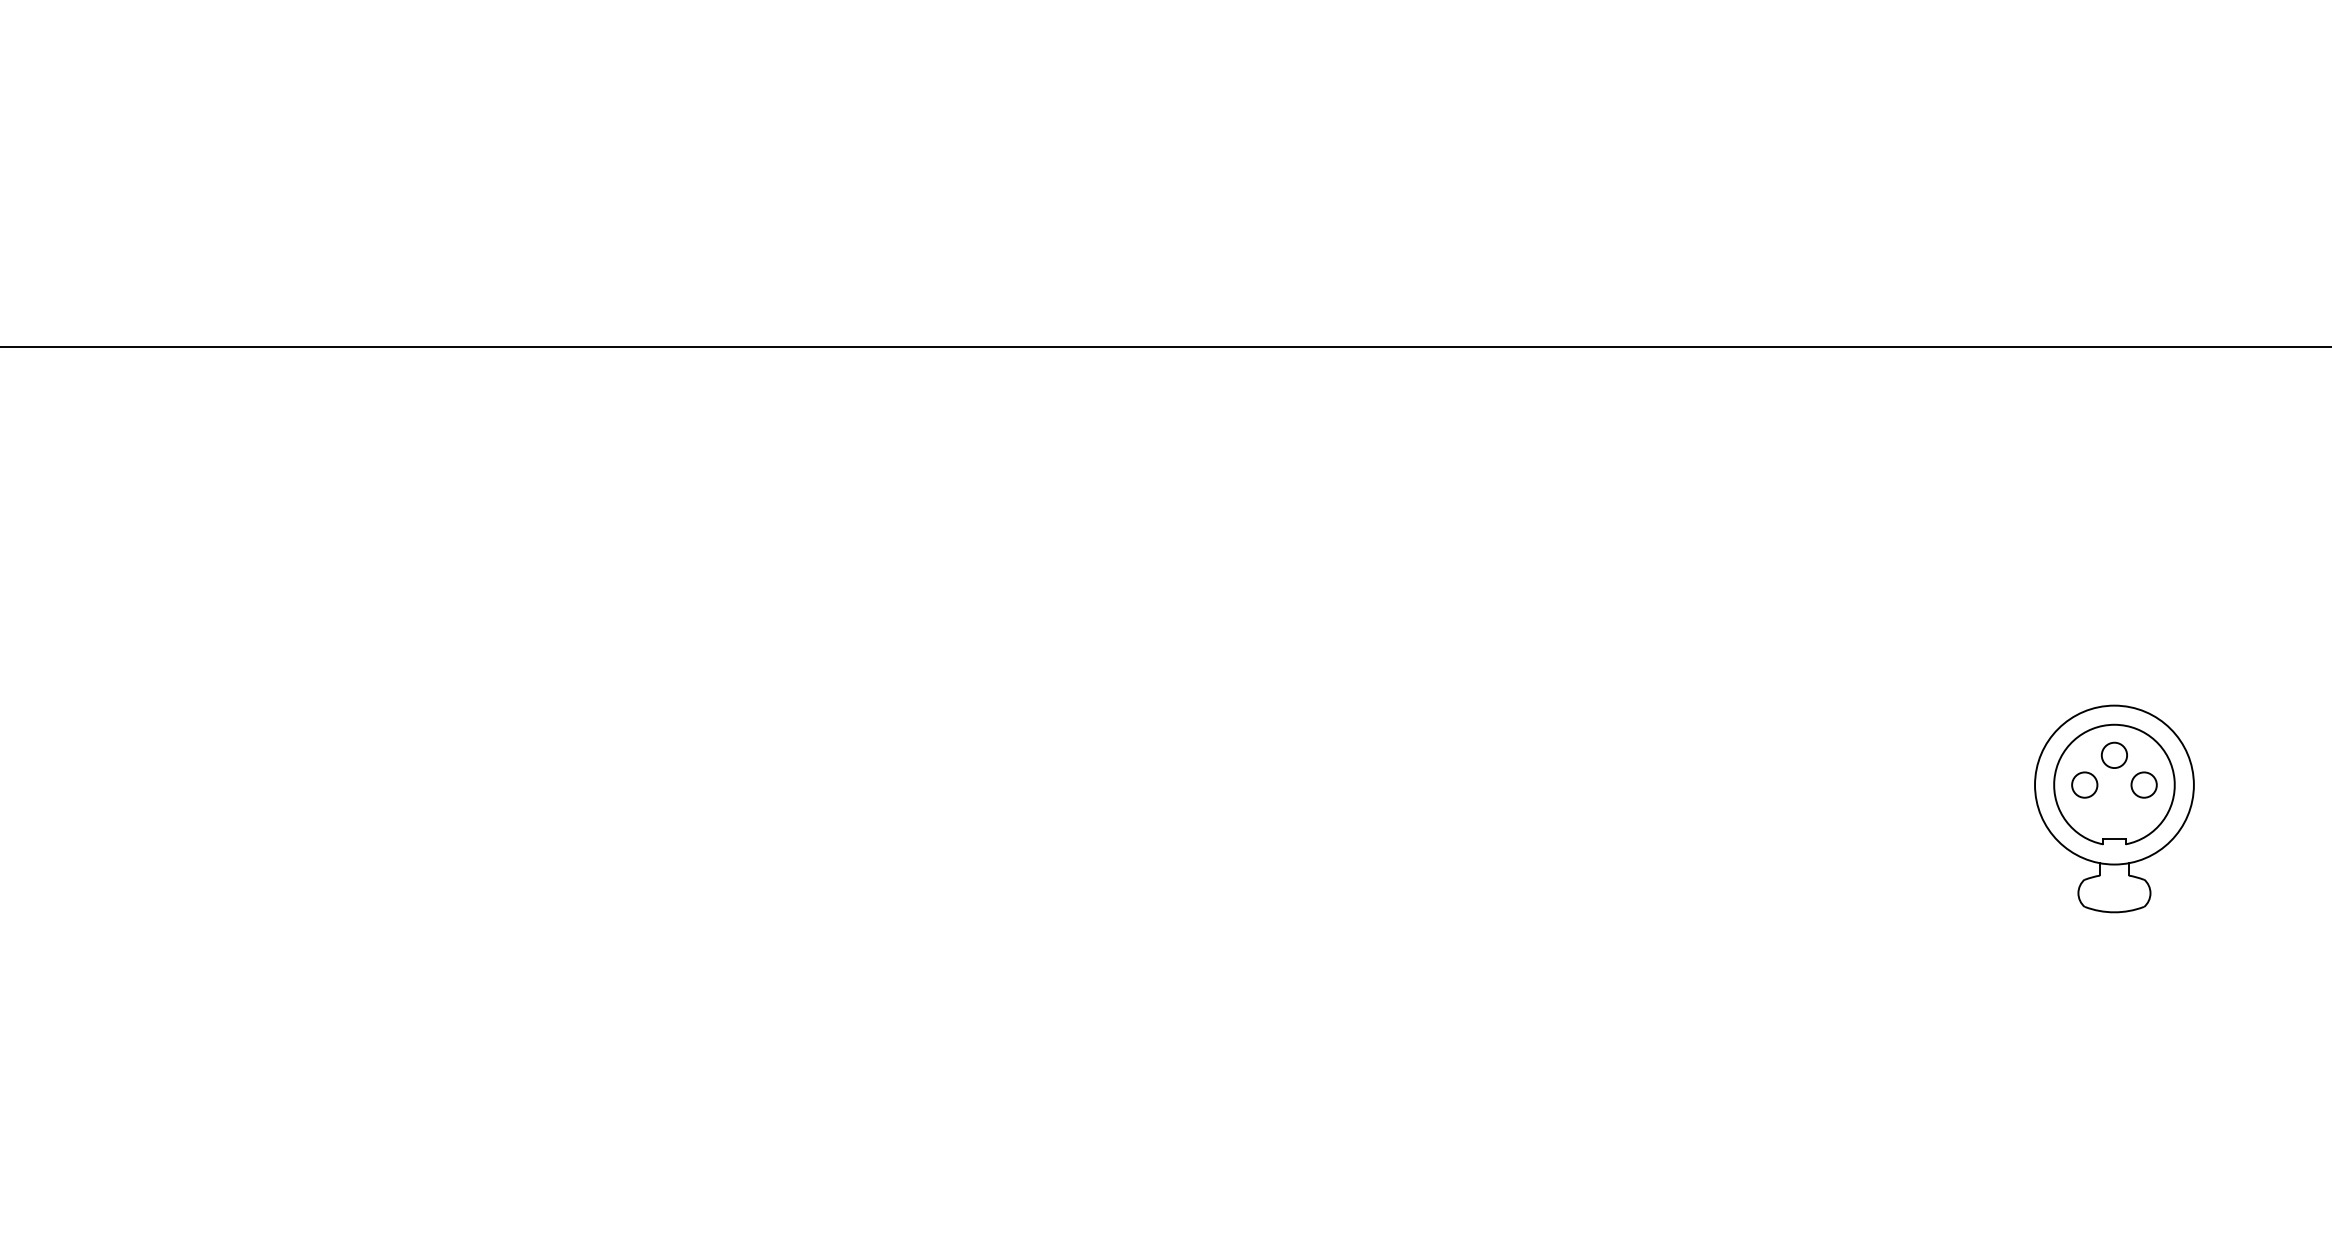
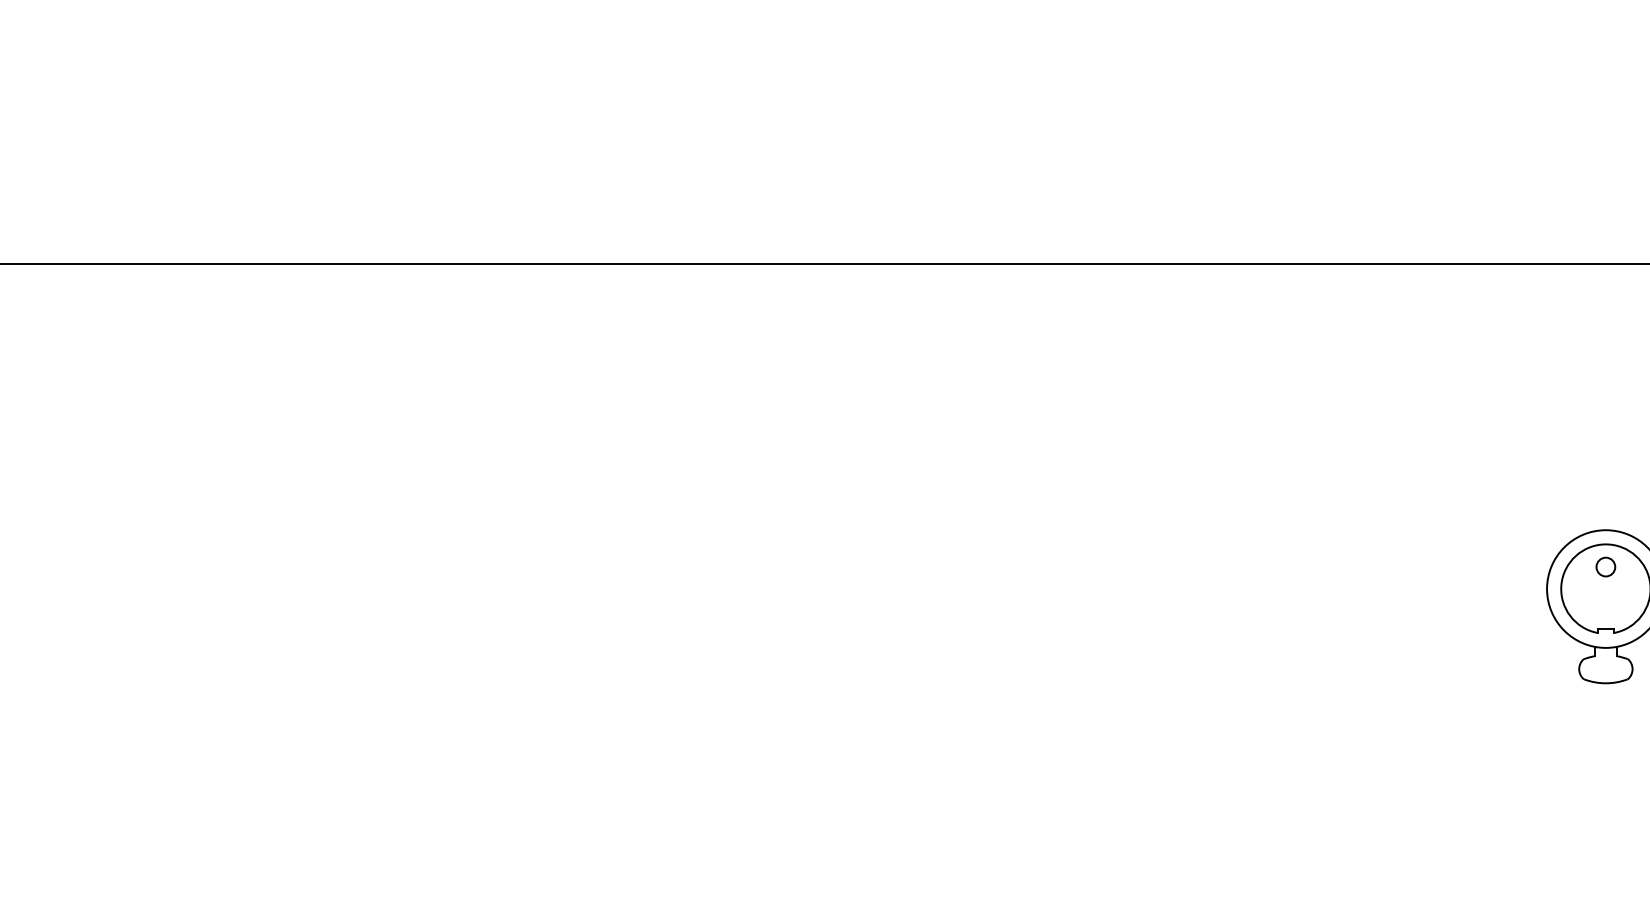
circle: (2084, 784) -> (1583, 588), removed
circle: (2143, 784) -> (1627, 588), removed

